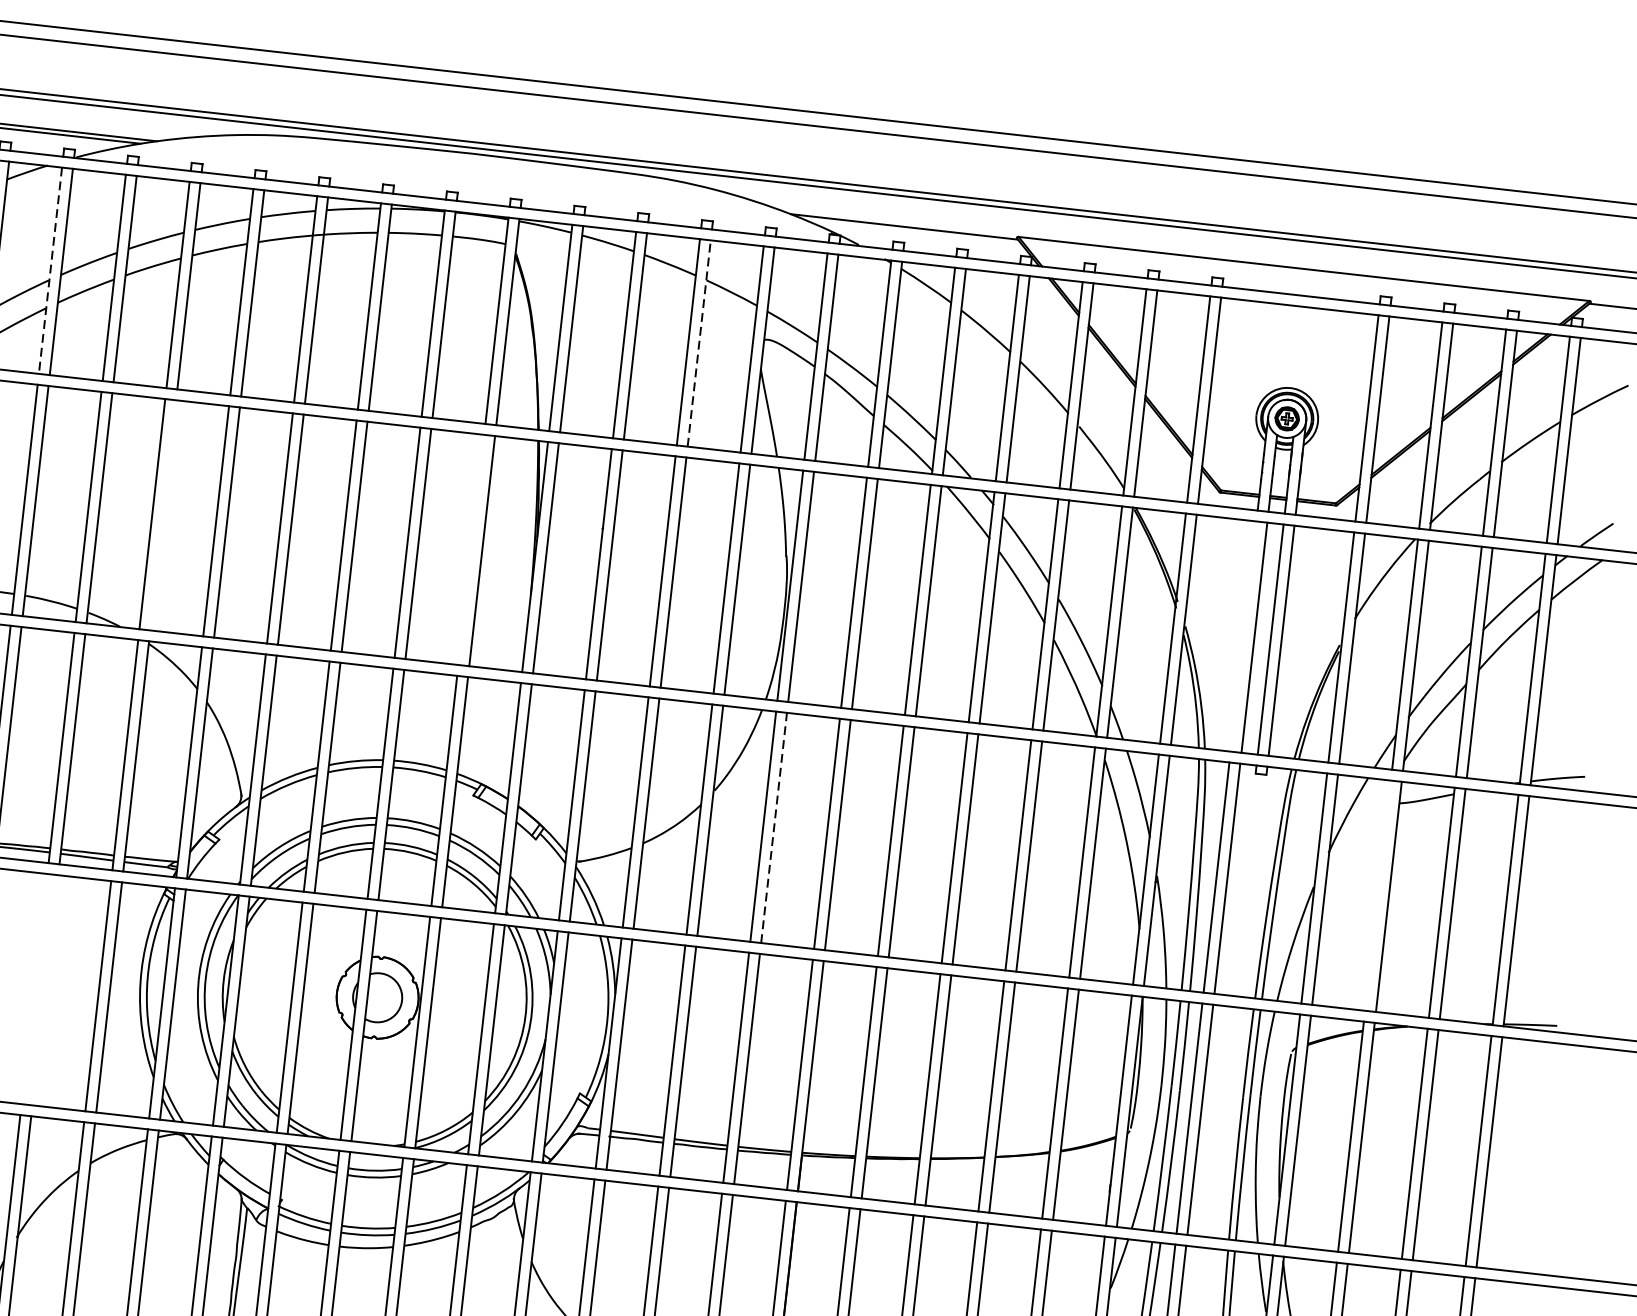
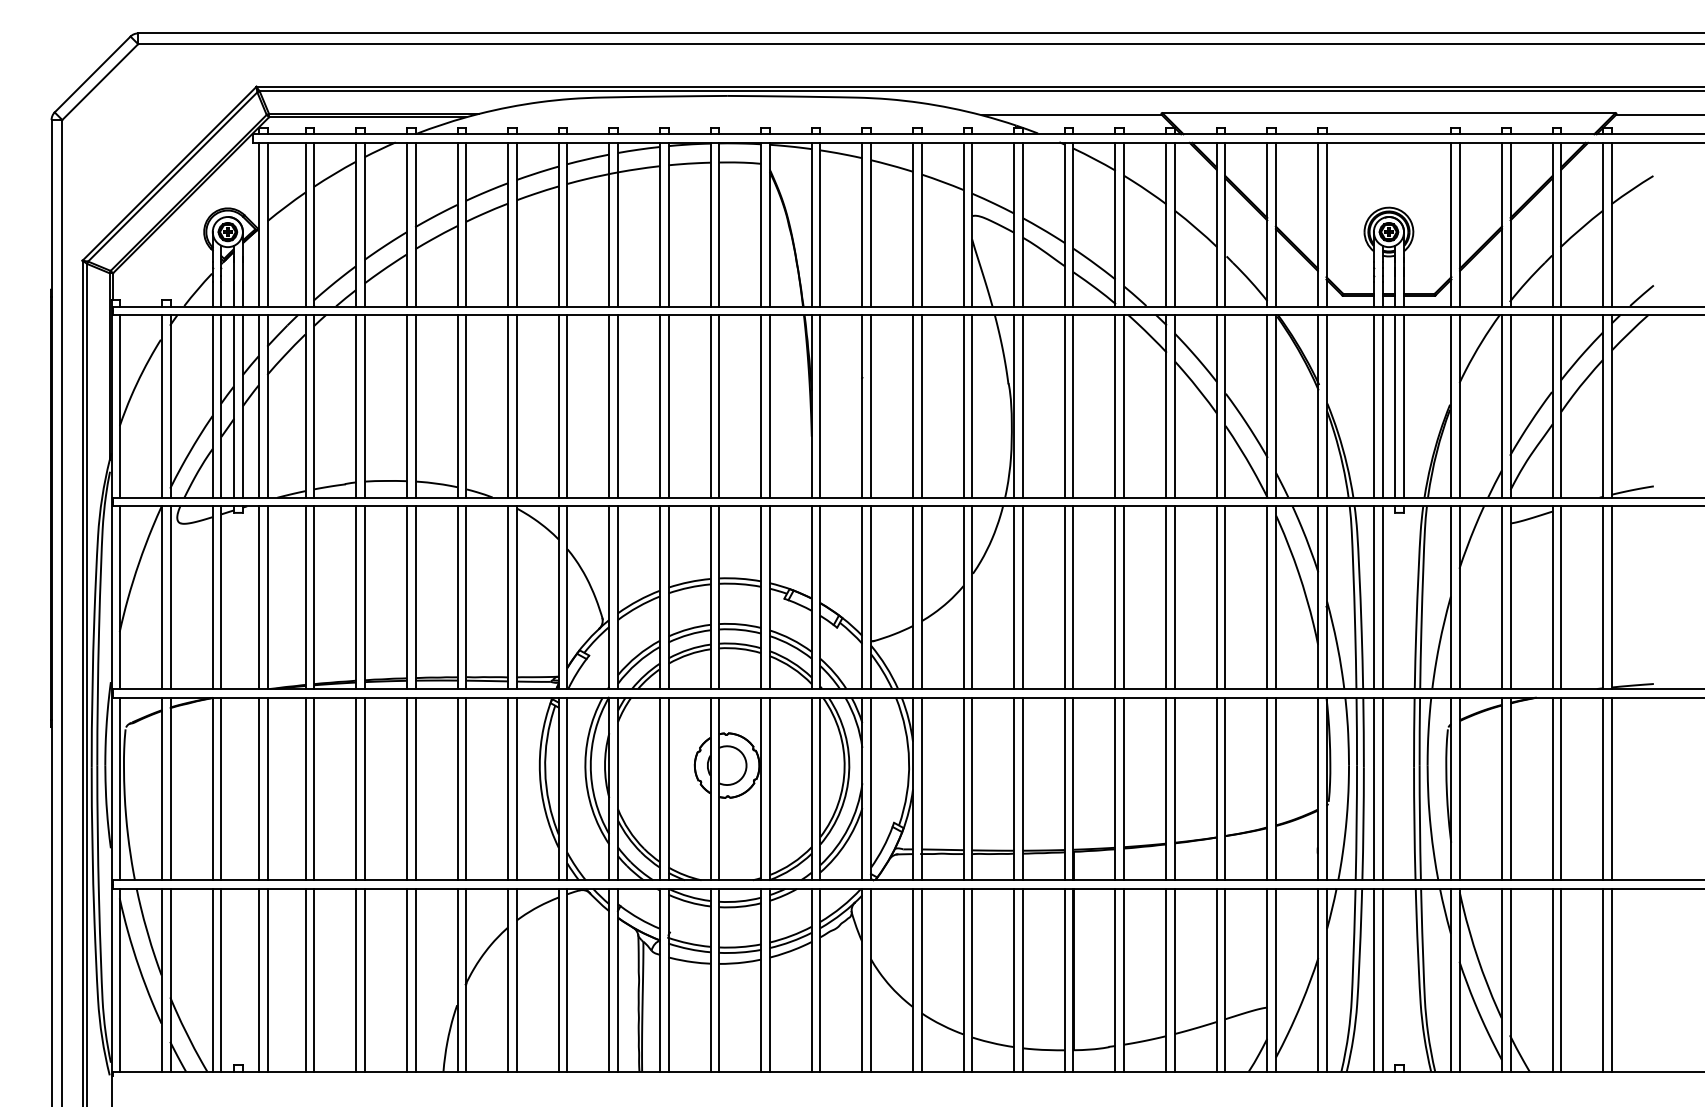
line: (50, 270) -> (406, 224), dashed -> solid
line: (699, 343) -> (921, 224), dashed -> solid
line: (162, 515) -> (516, 406), added
line: (471, 549) -> (761, 406), added
line: (1243, 636) -> (1373, 406), added
line: (773, 827) -> (1022, 597), dashed -> solid
line: (1378, 895) -> (1502, 597), added
line: (34, 988) -> (457, 788), added
line: (45, 989) -> (466, 788), added

